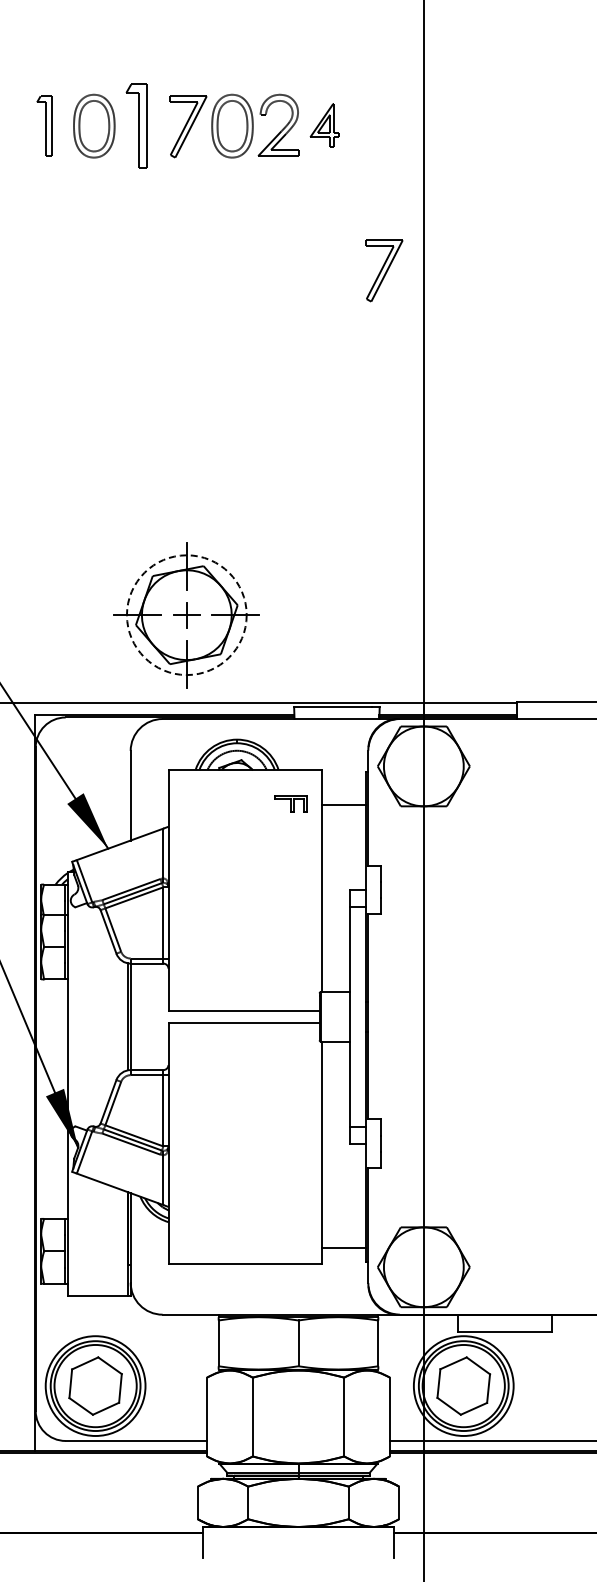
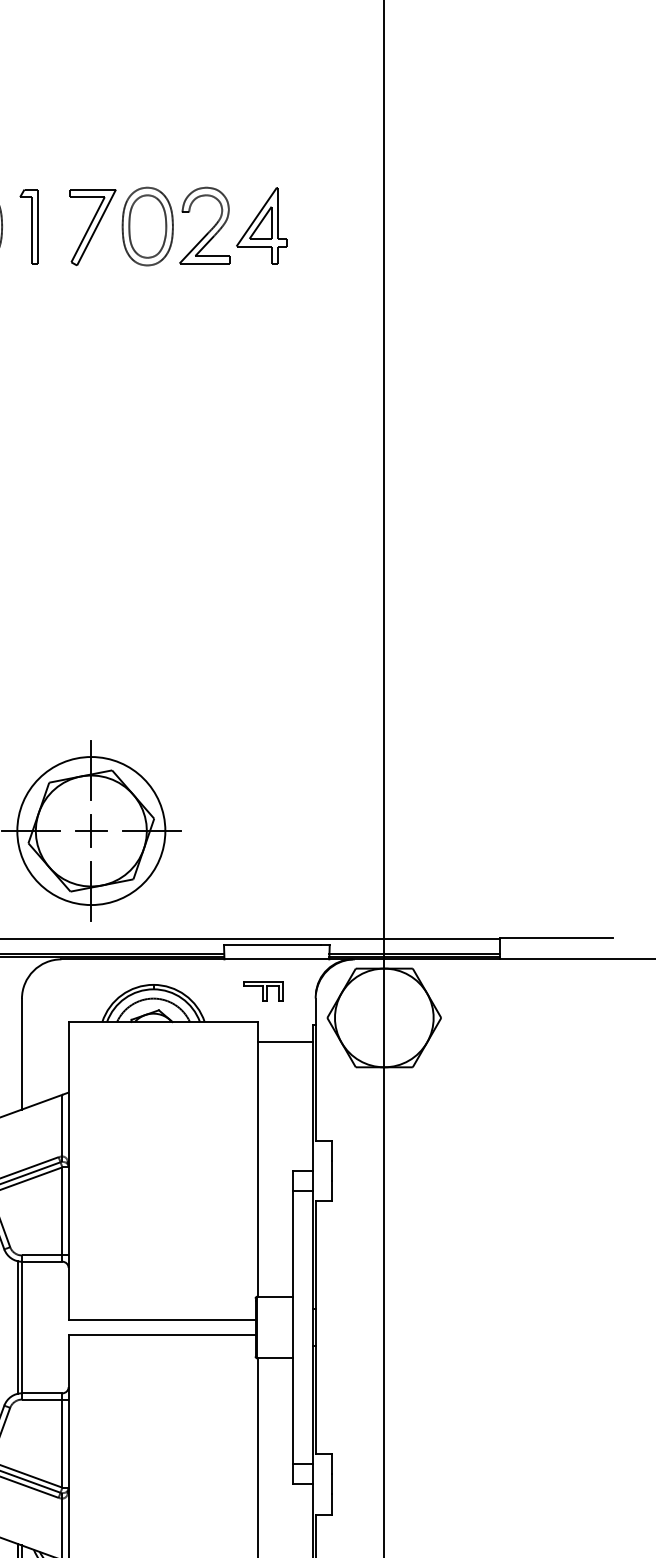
part: (136, 125) -> (29, 225), size x0.71
part: (324, 125) -> (261, 225), size x1.43
part: (384, 270) -> (335, 404), removed
circle: (186, 615) -> (90, 831), dashed -> solid
part: (290, 803) -> (262, 990), moved
line: (343, 805) -> (285, 1042), moved

